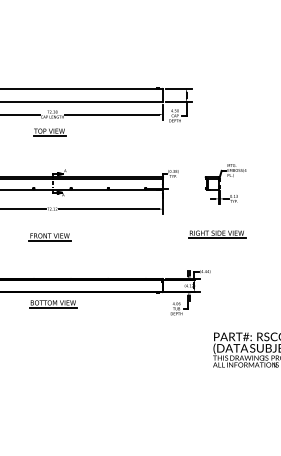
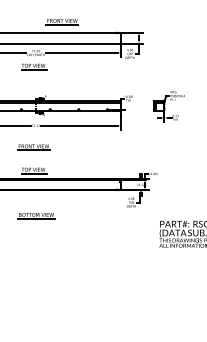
part: (86, 74) -> (61, 22), added
part: (217, 234) -> (162, 145), removed
part: (49, 267) -> (33, 170), added
part: (53, 304) -> (36, 216), moved

